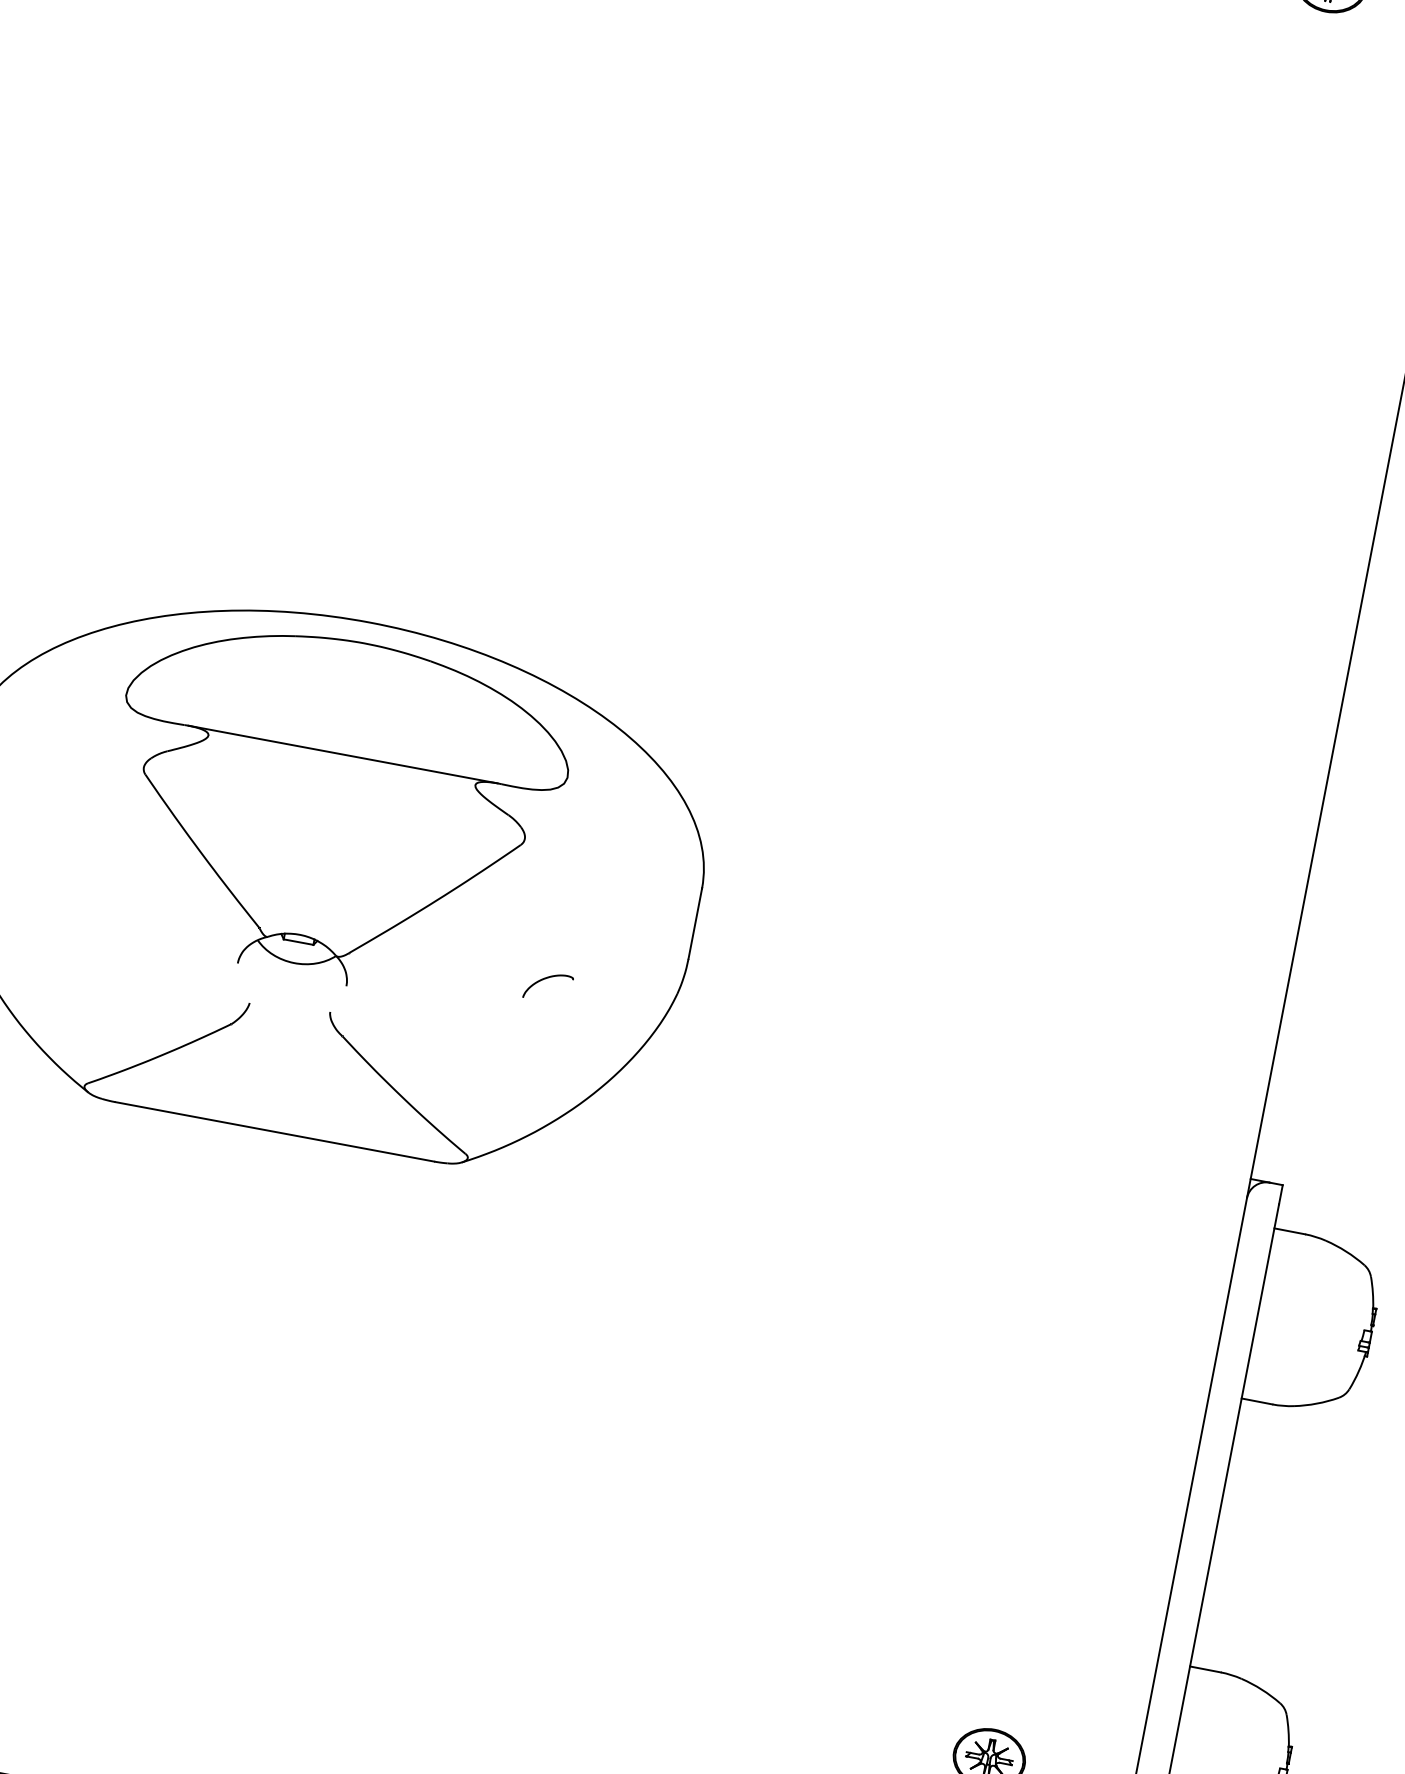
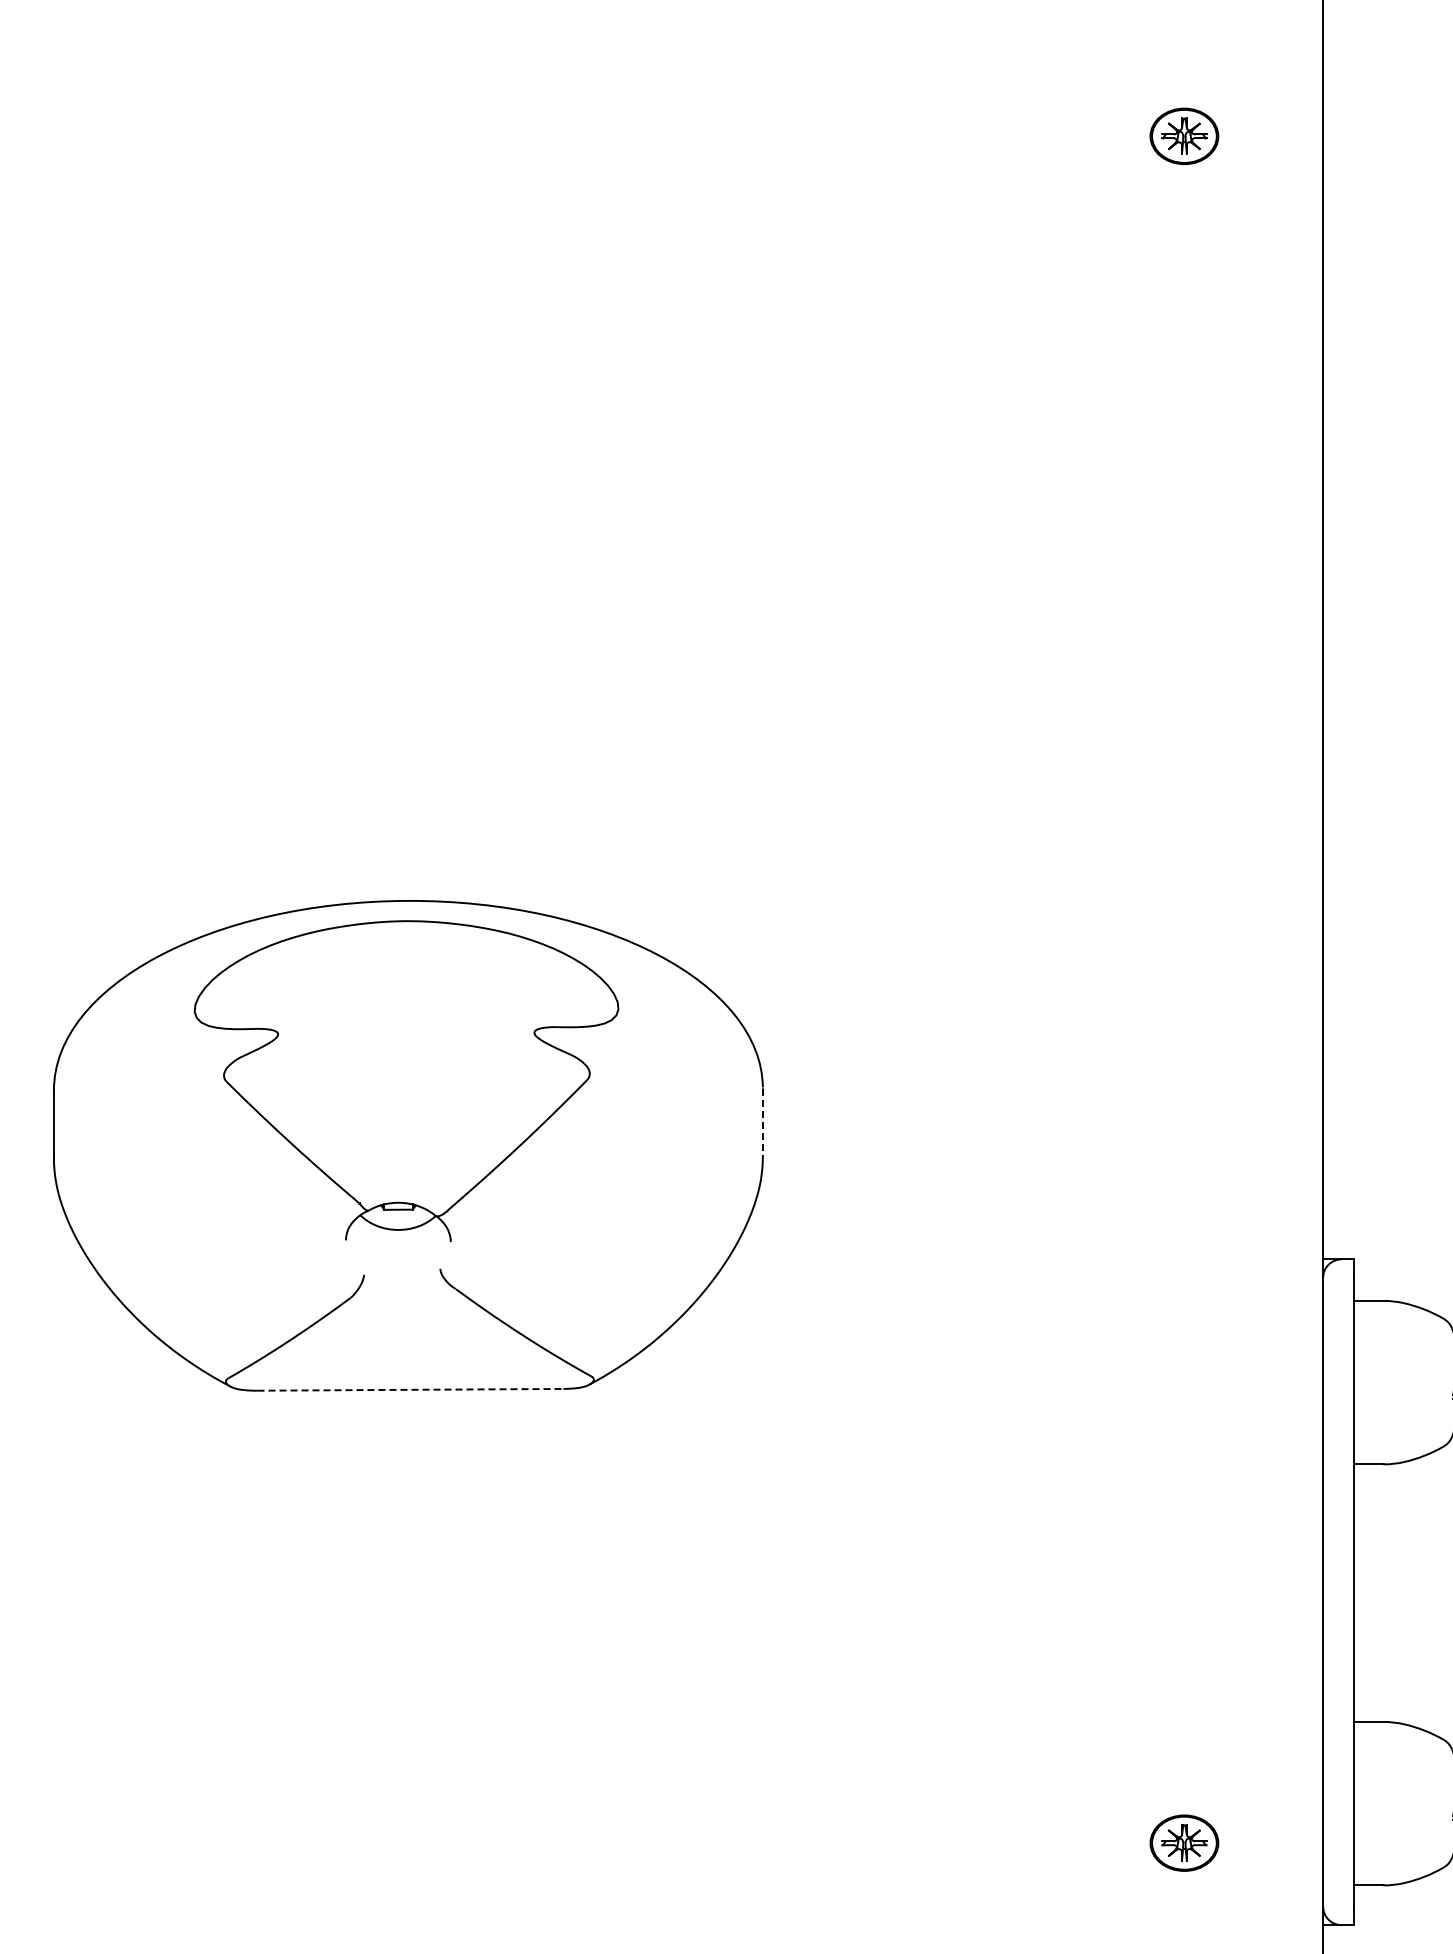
line: (343, 754) -> (406, 1027), removed
line: (694, 924) -> (762, 1122), solid -> dashed
curve: (543, 980) -> (632, 1201), removed
line: (275, 1131) -> (410, 1389), solid -> dashed

